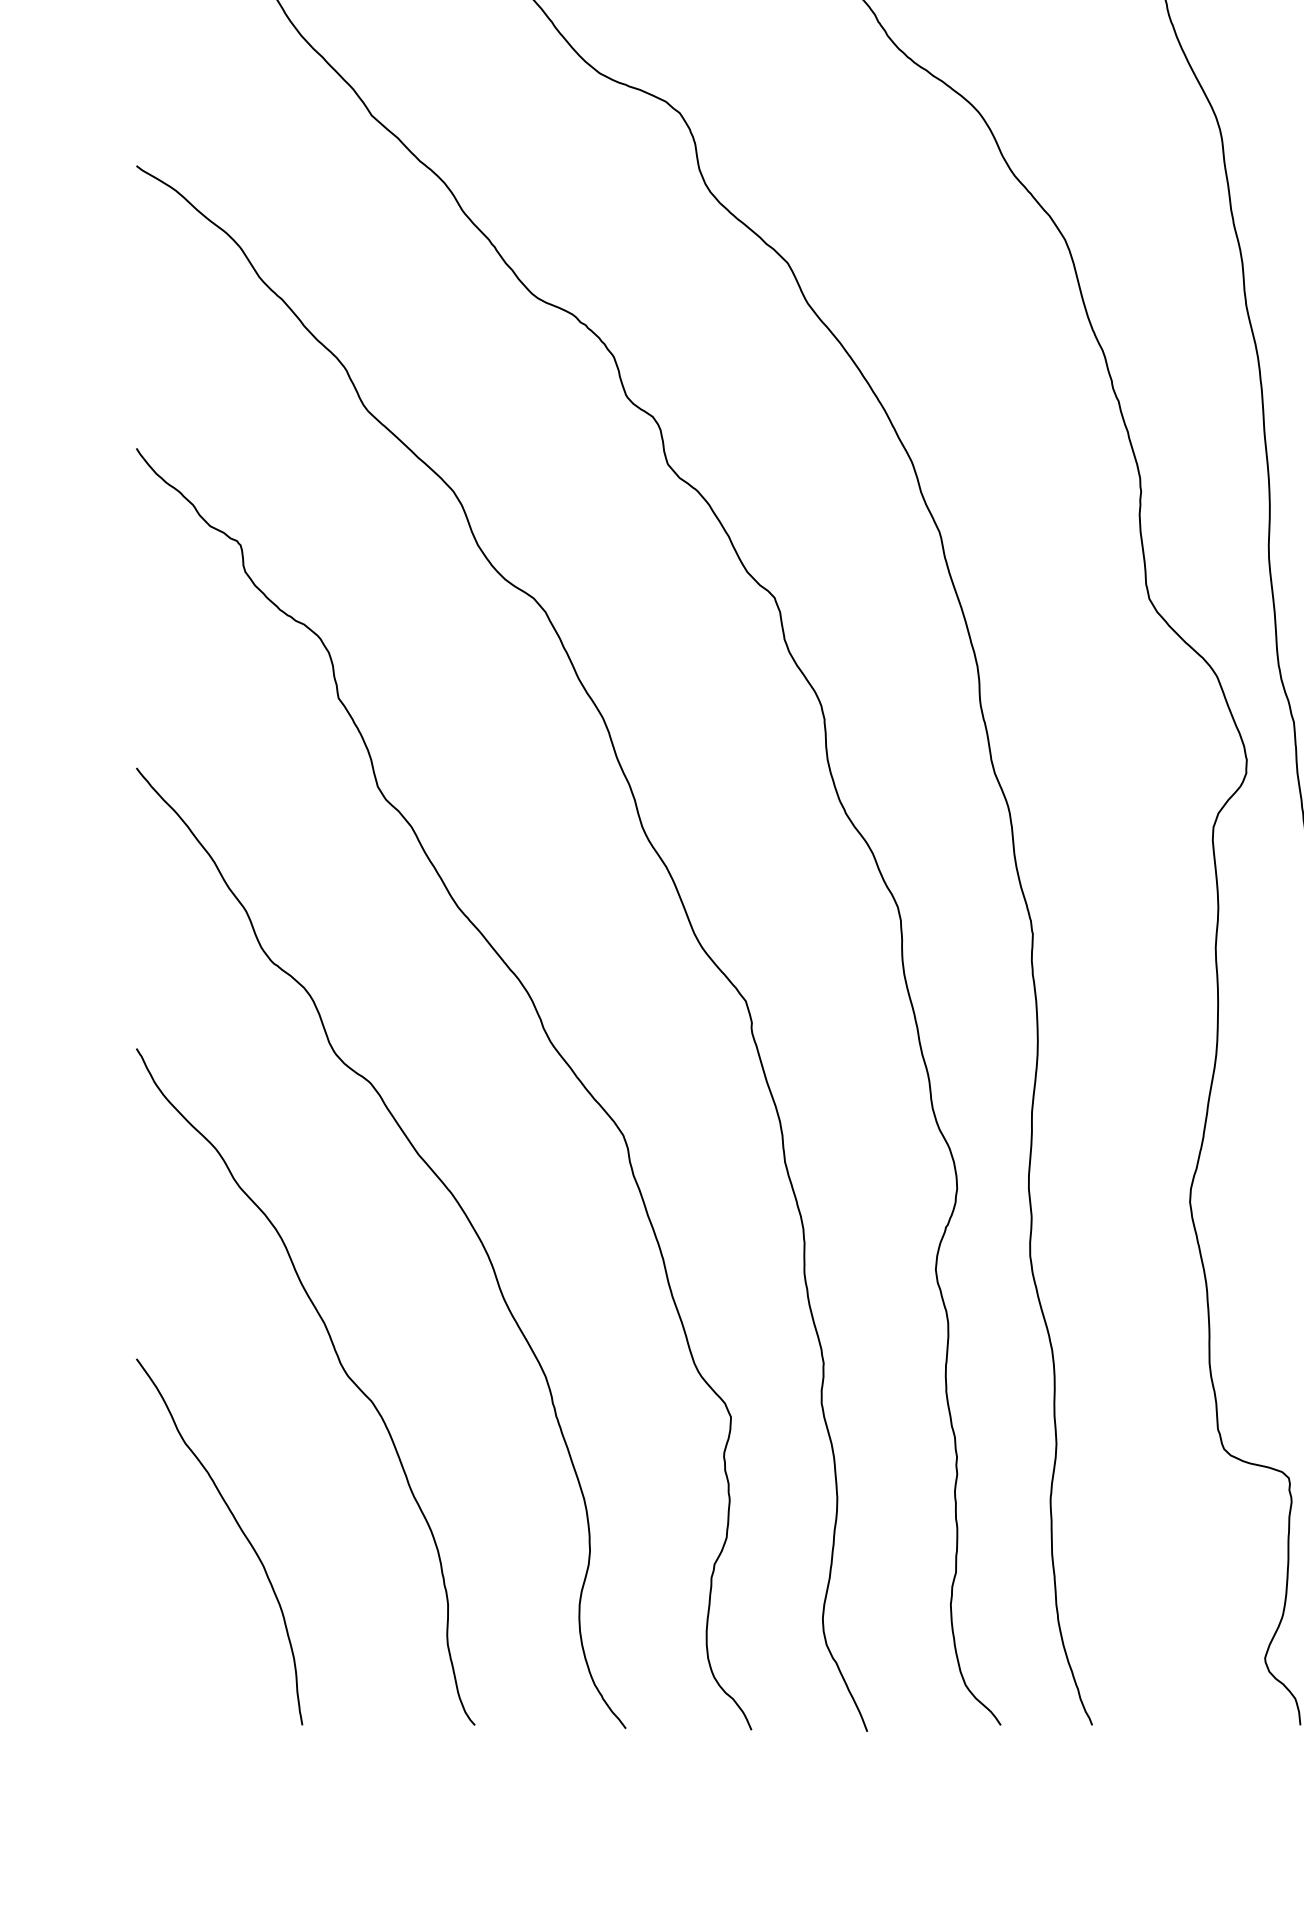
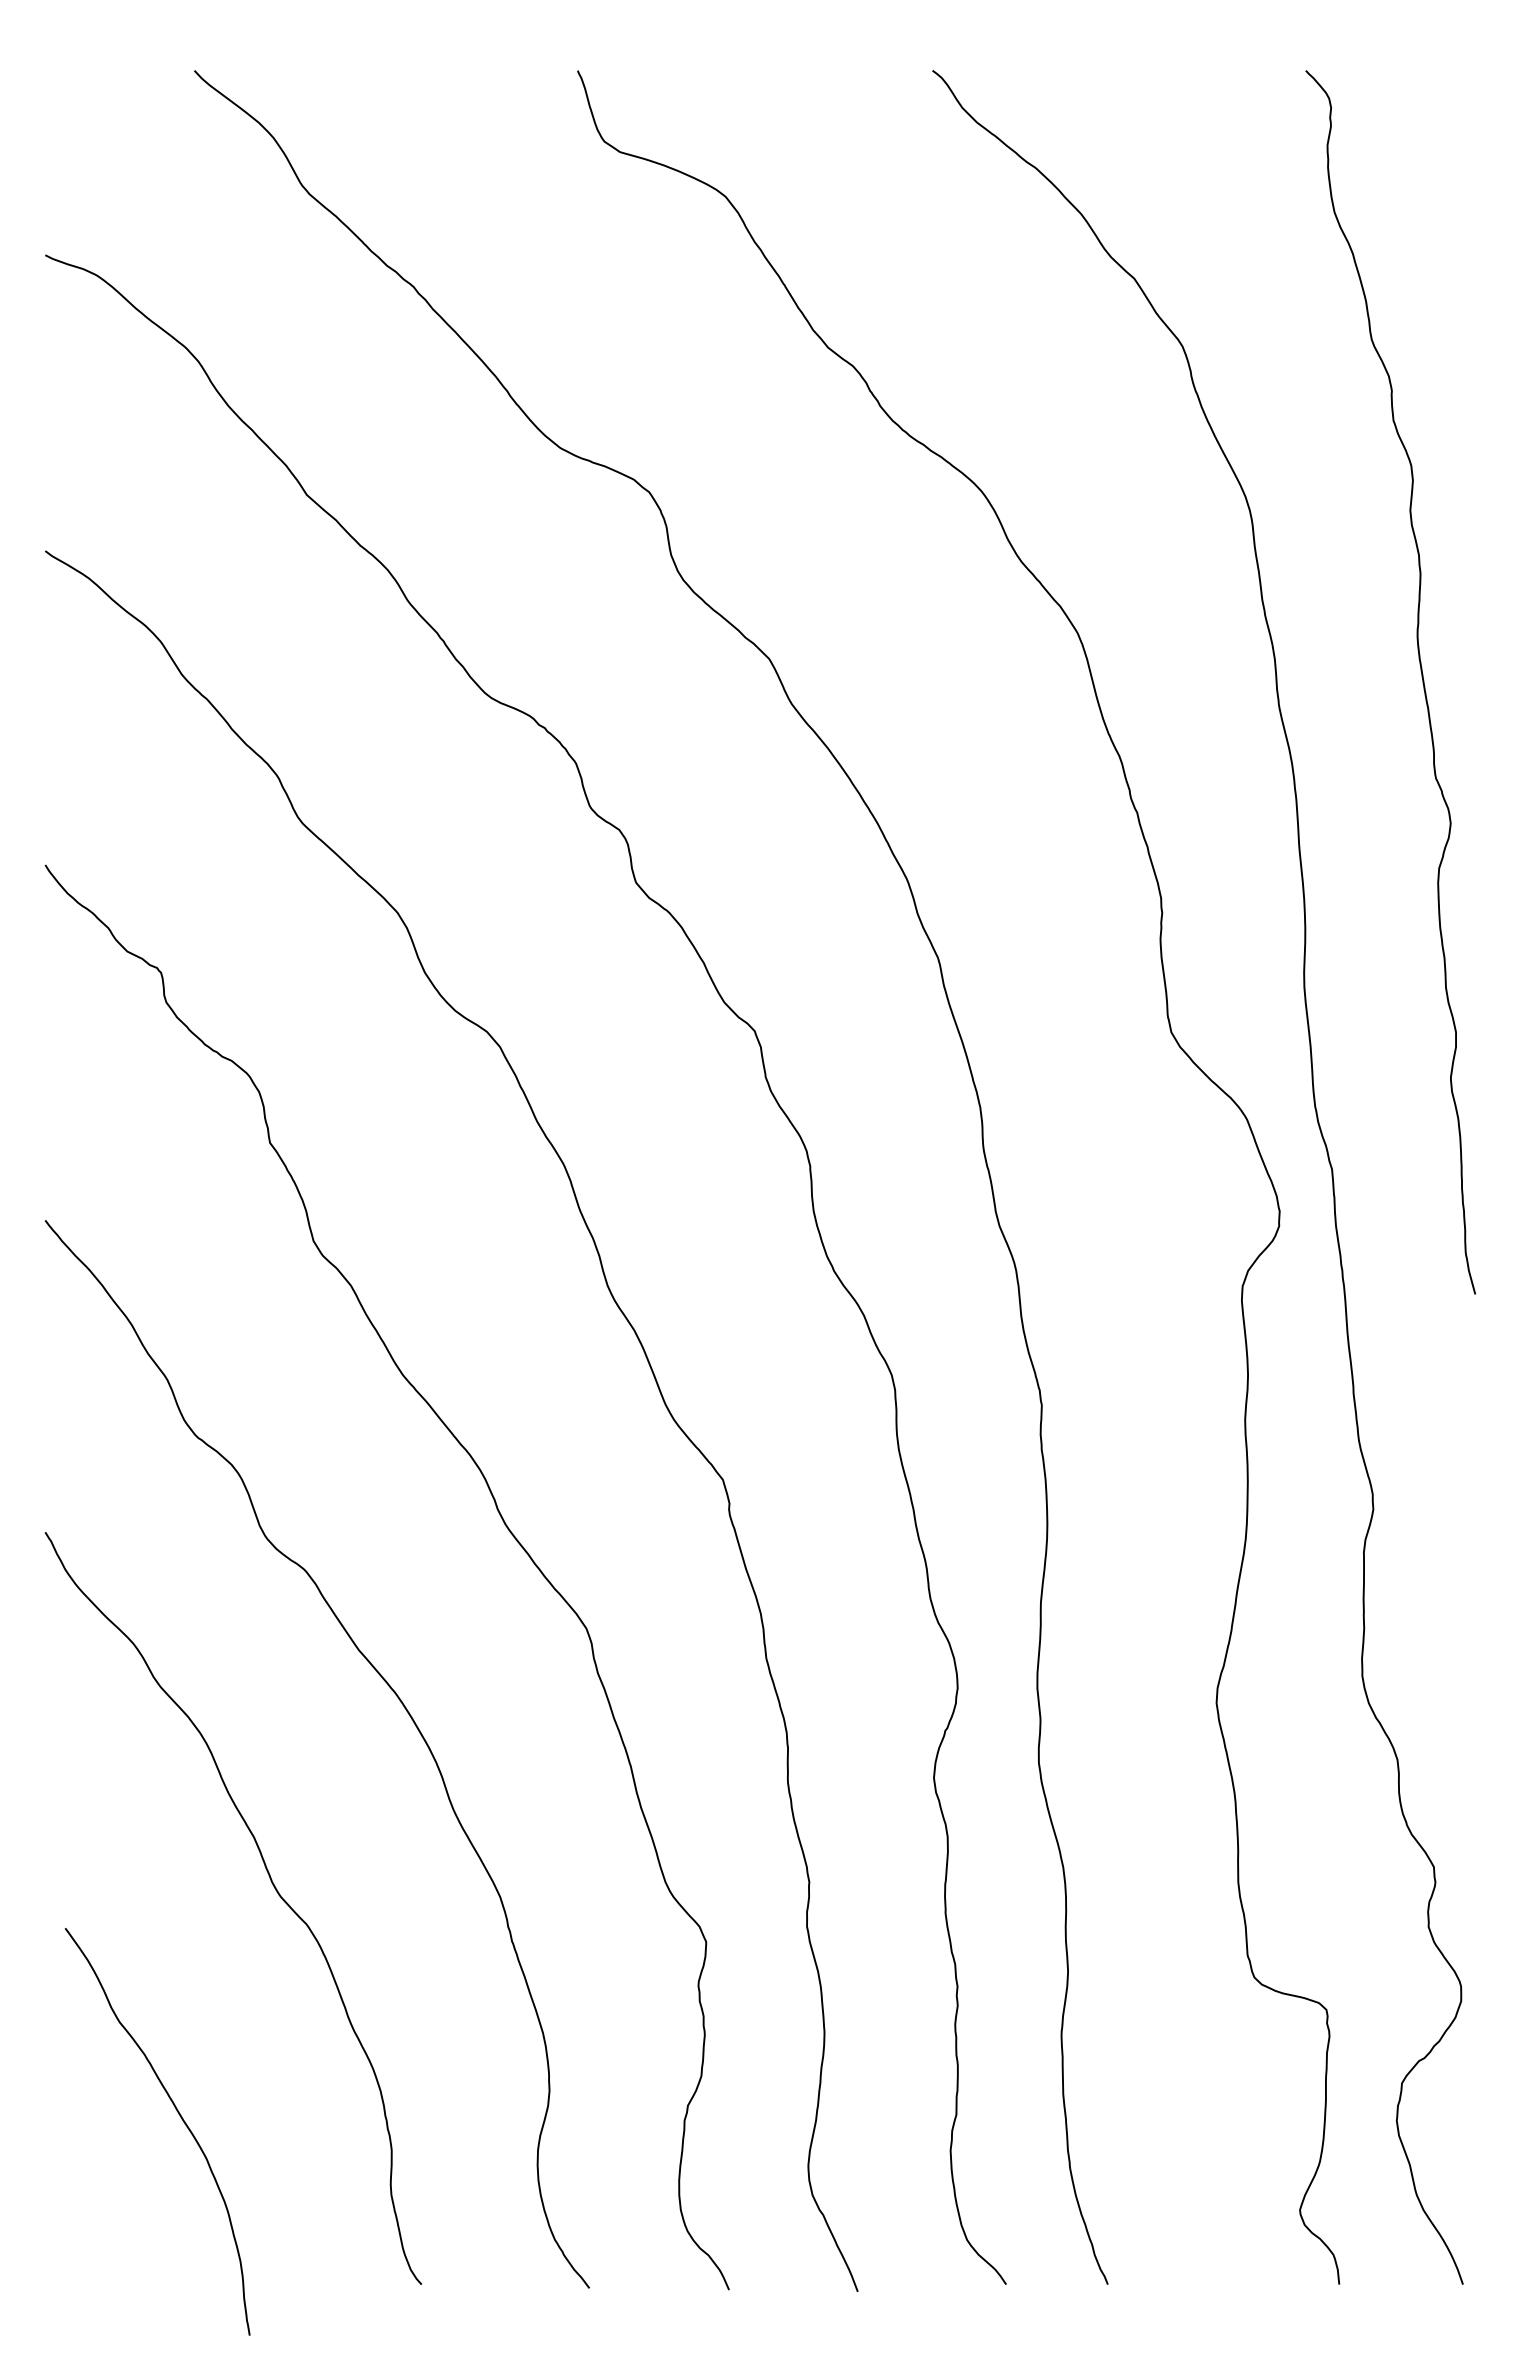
curve: (241, 1530) -> (181, 2119), moved

